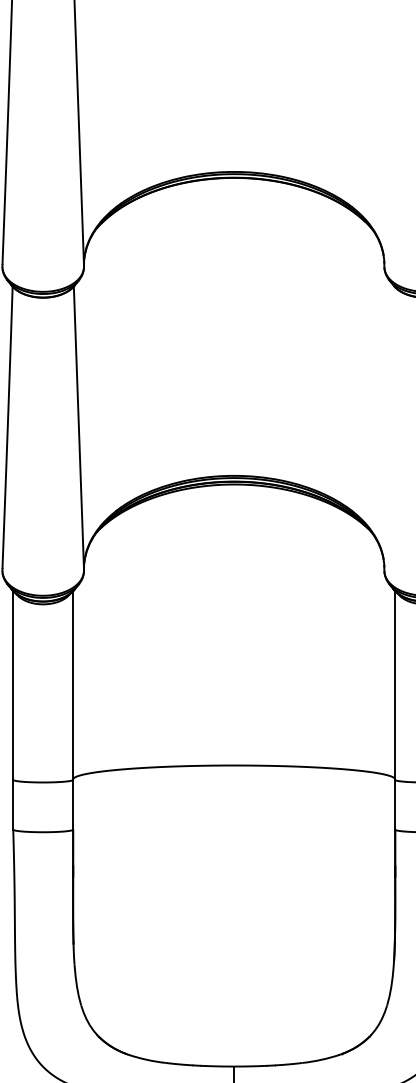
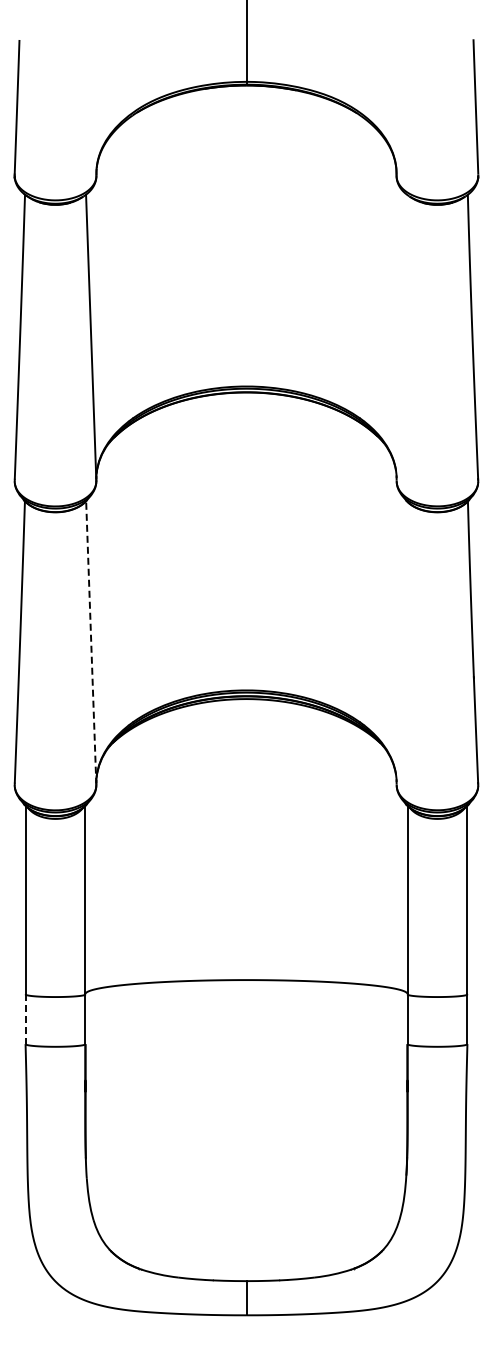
line: (79, 427) -> (91, 642), solid -> dashed
line: (13, 804) -> (25, 1019), solid -> dashed

